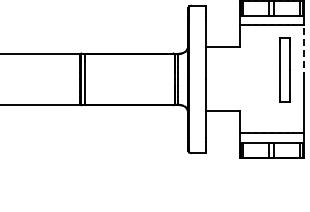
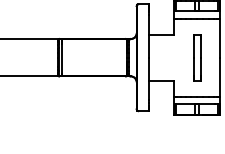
line: (303, 51) -> (220, 37), dashed -> solid
part: (284, 69) -> (196, 57), moved

